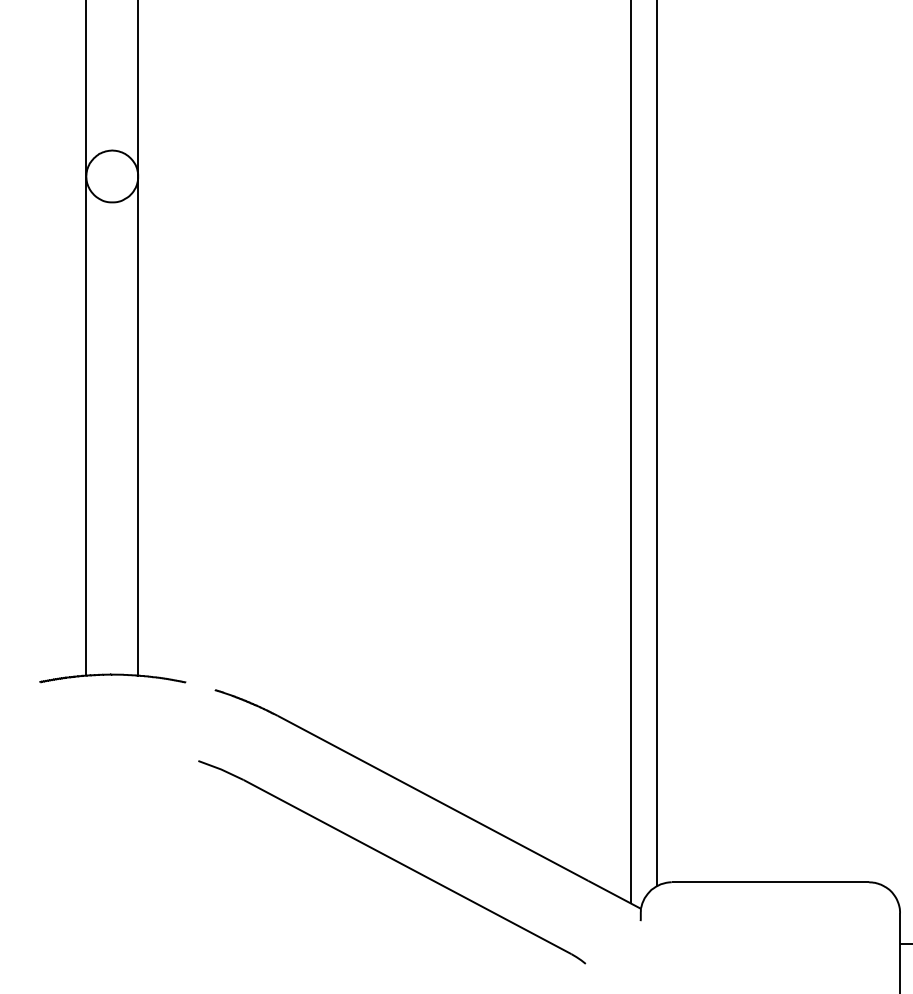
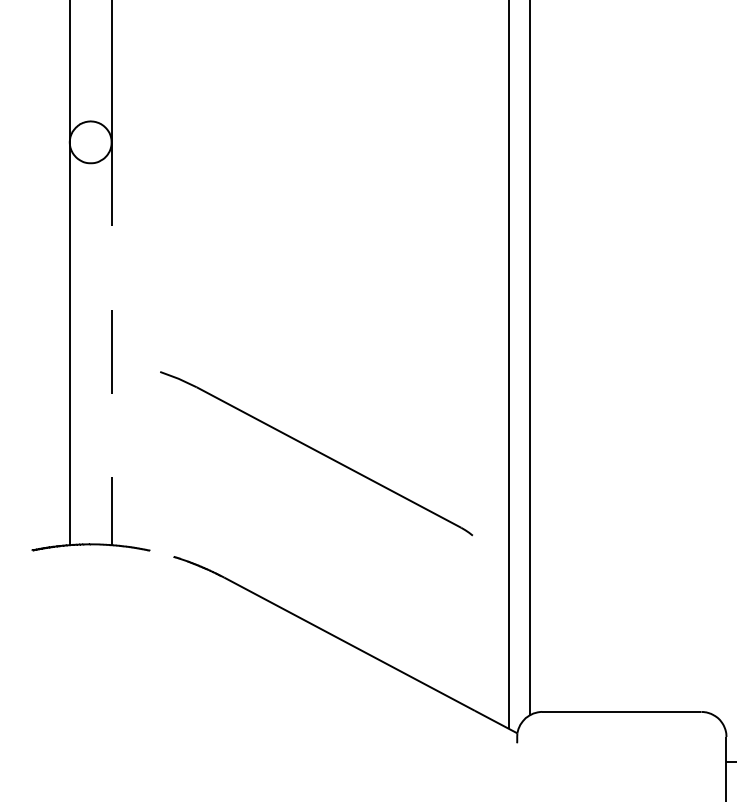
line: (138, 427) -> (111, 344), solid -> dashed
part: (392, 862) -> (316, 453), moved

